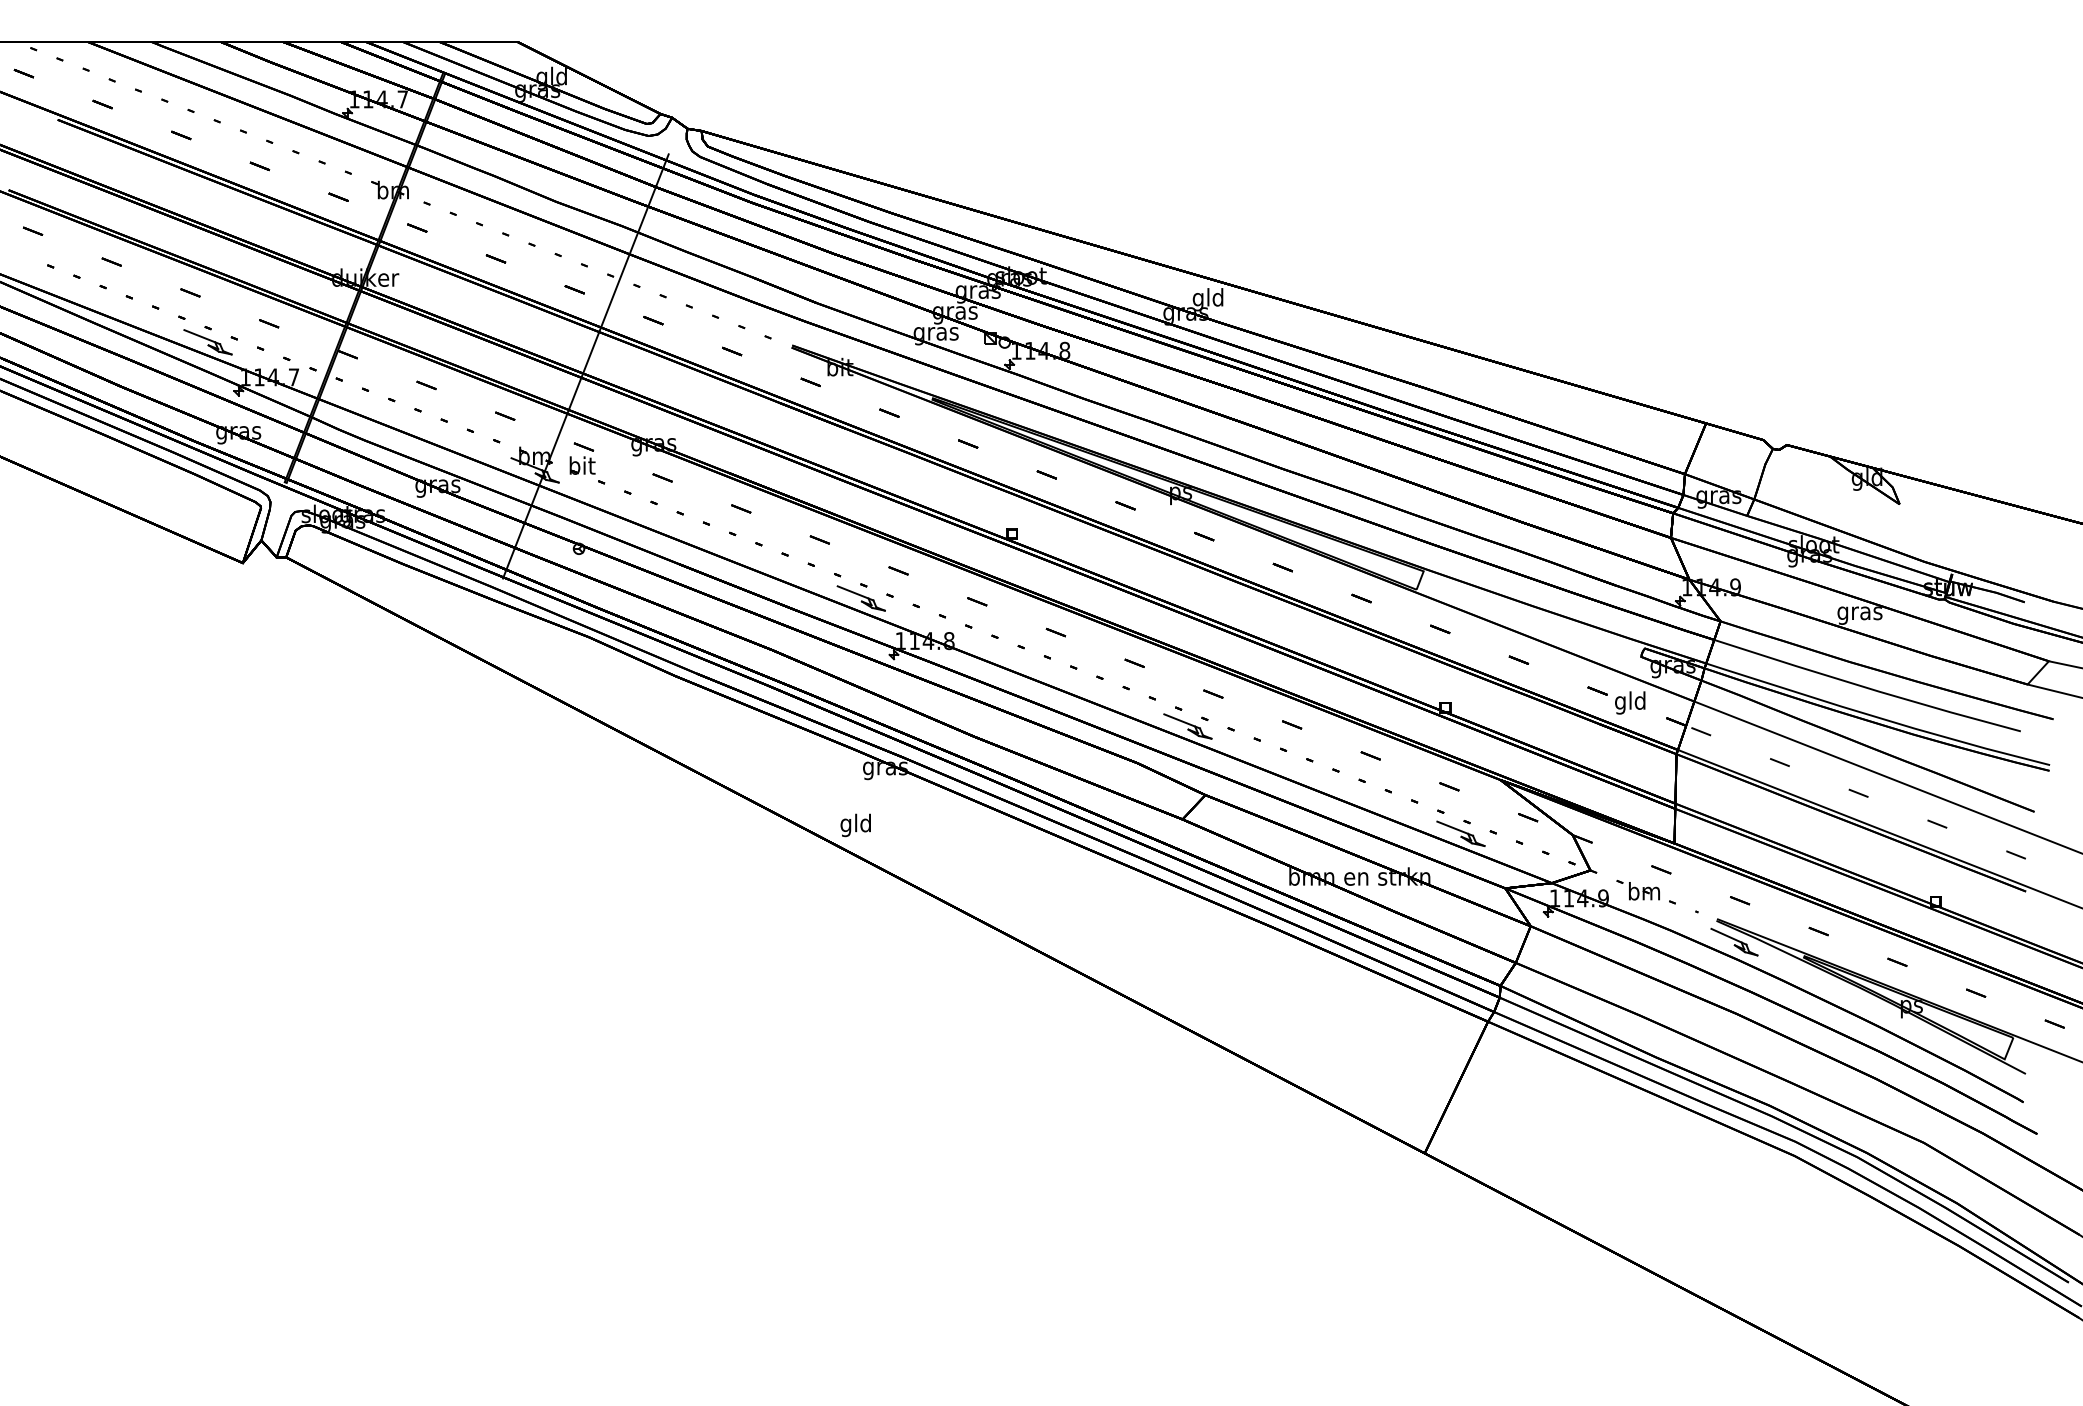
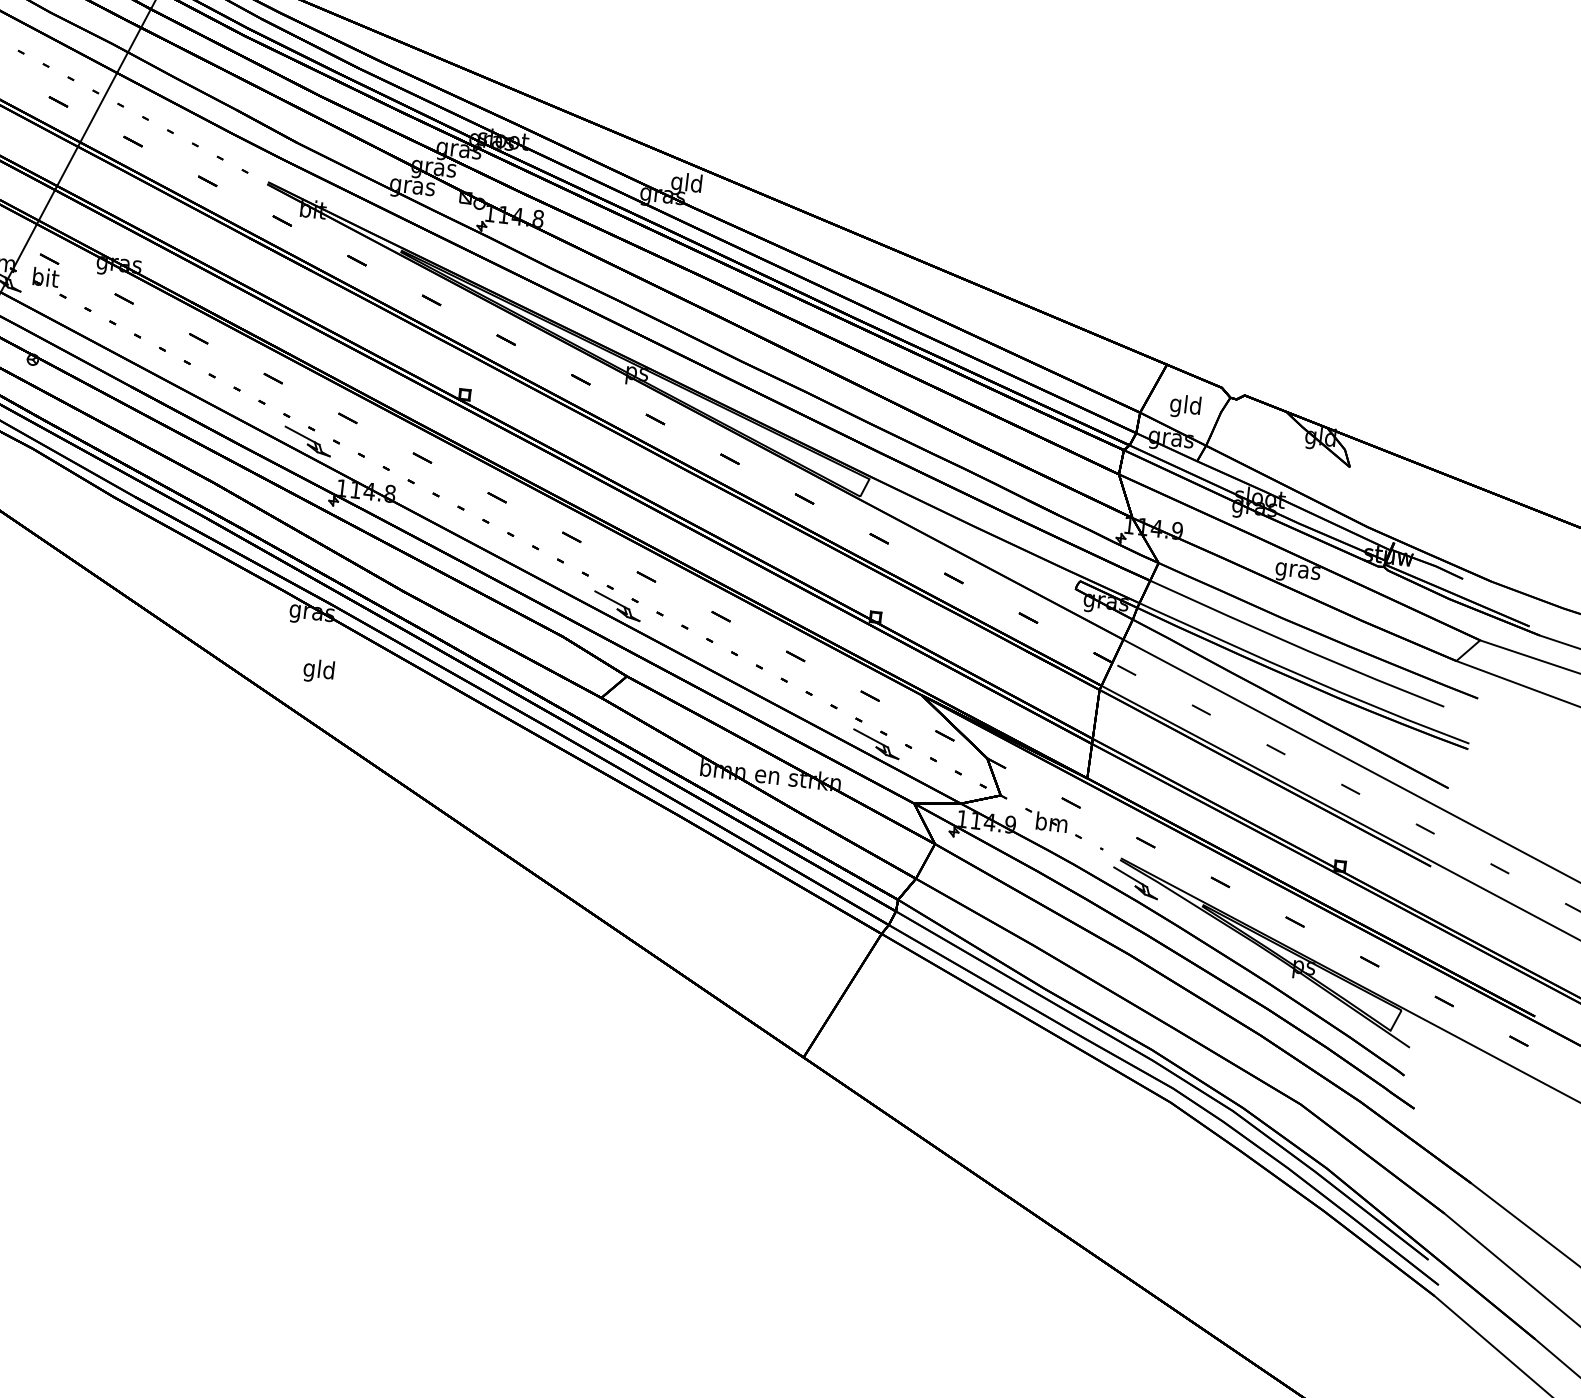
text: (1630, 702) -> (1185, 406), moved
text: (855, 825) -> (318, 671), moved

